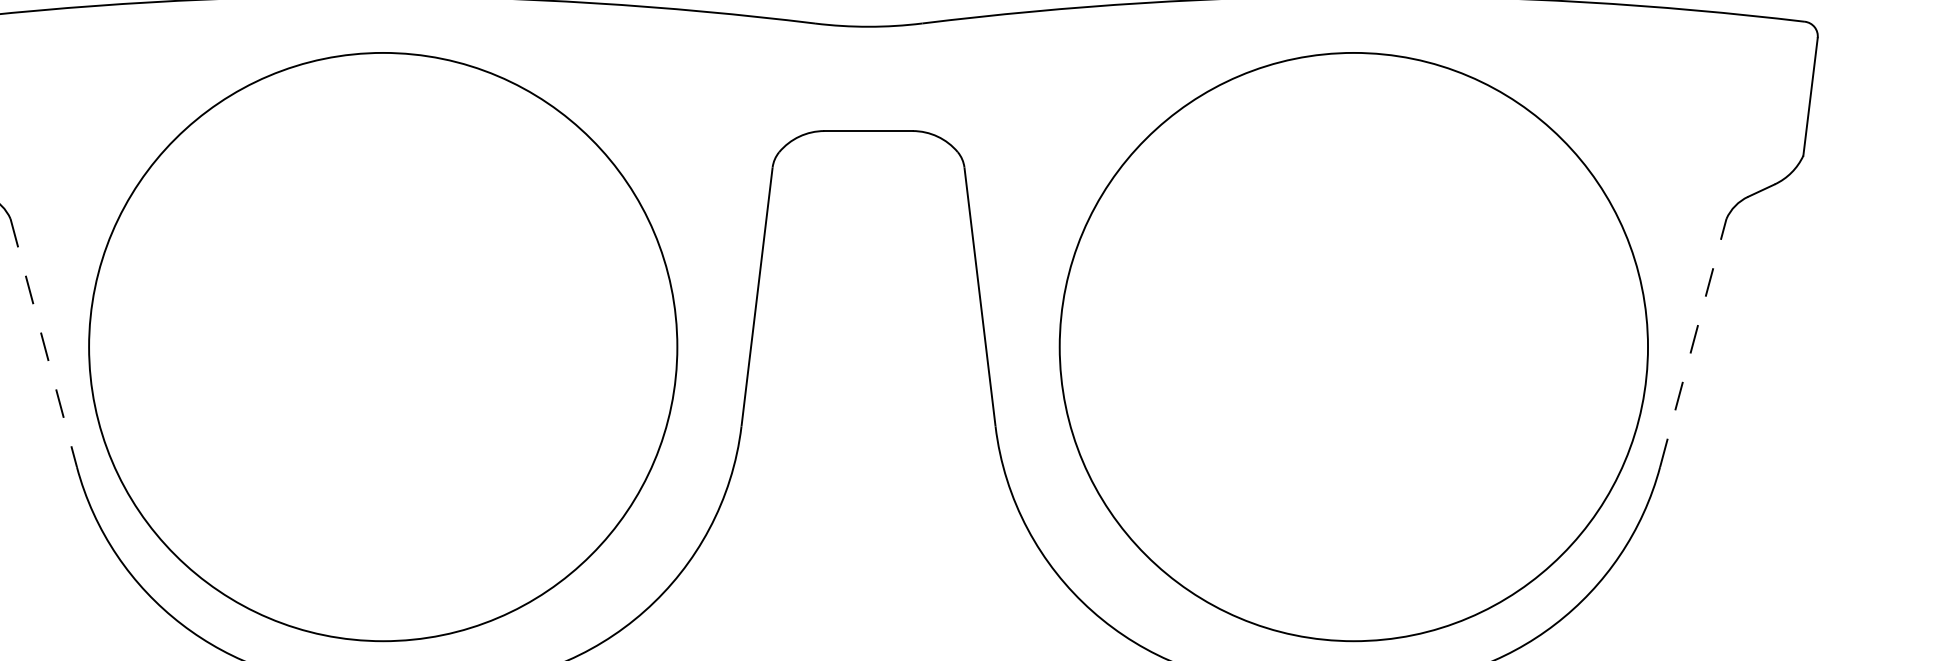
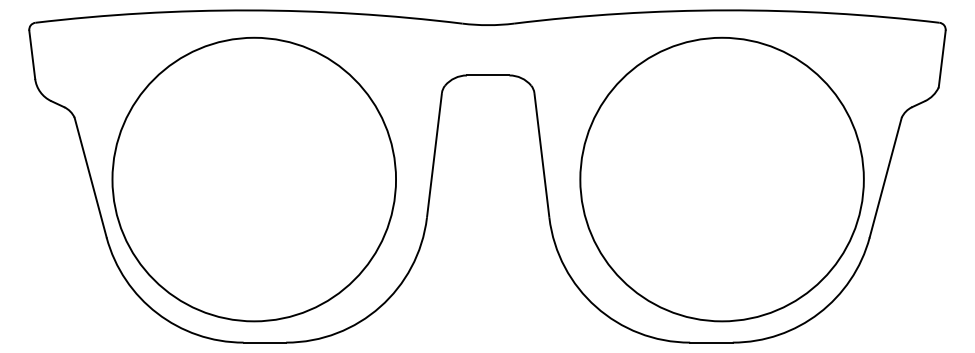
line: (43, 342) -> (90, 177), dashed -> solid
line: (1692, 342) -> (885, 177), dashed -> solid

